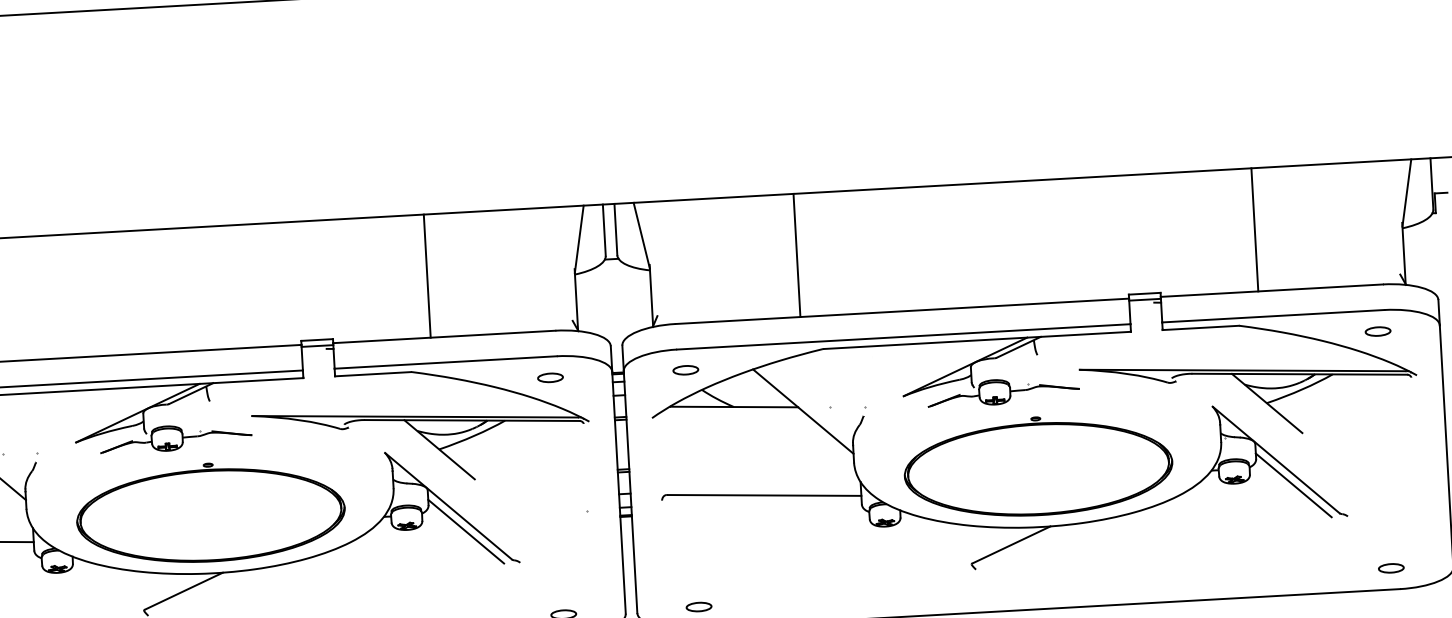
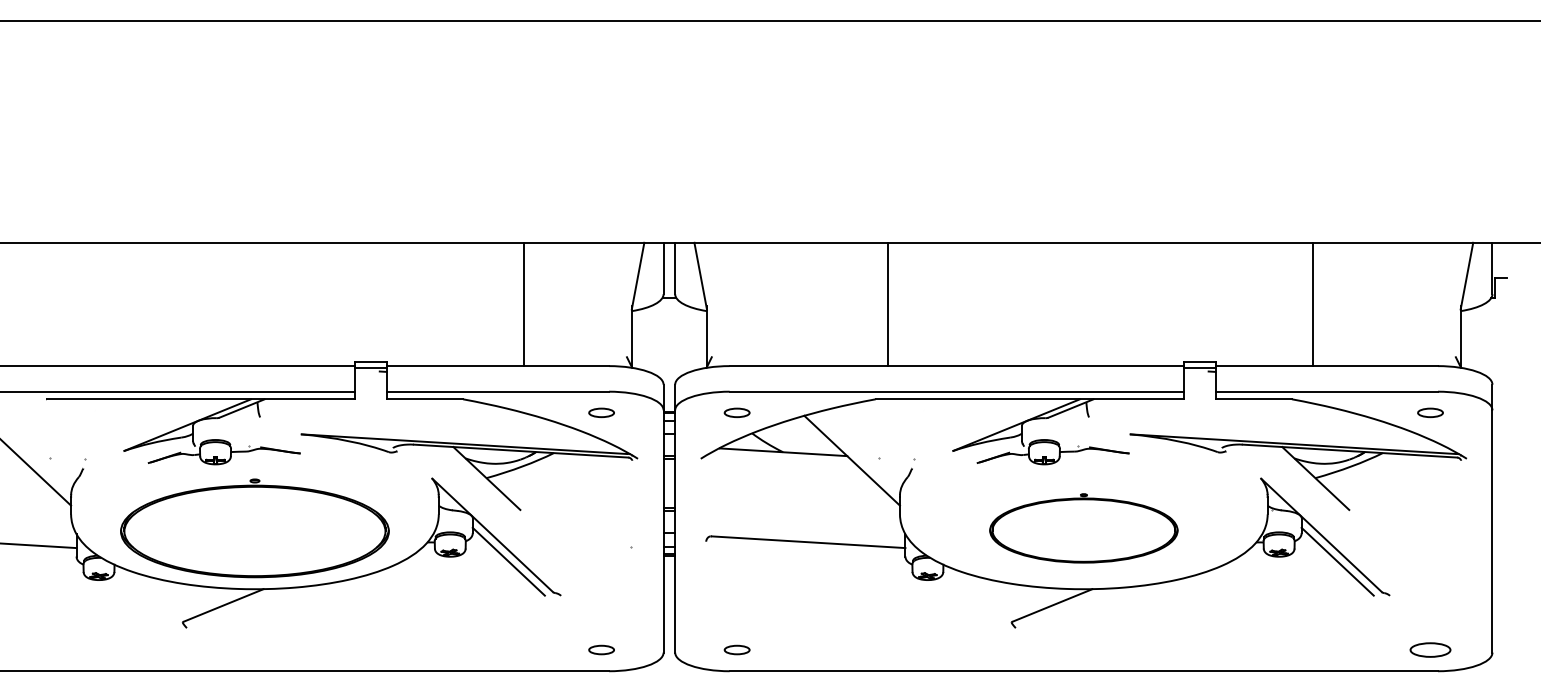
line: (796, 255) -> (887, 304), moved
line: (427, 276) -> (524, 304), moved
part: (1038, 466) -> (1083, 528), size x0.7
part: (1391, 567) -> (1430, 649), size x1.6

